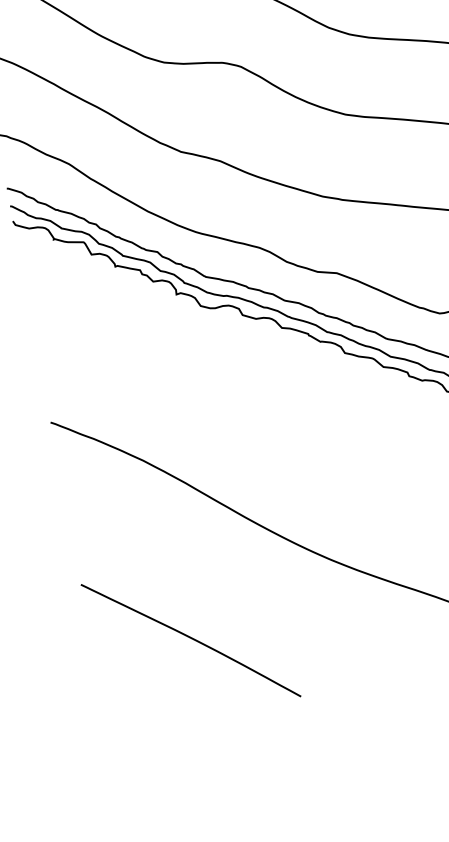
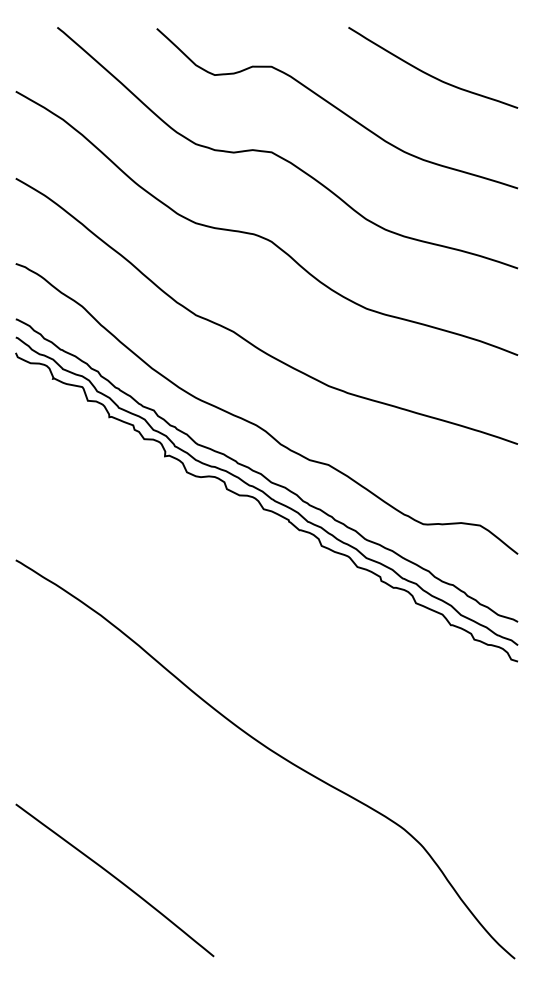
curve: (190, 638) -> (114, 878), moved

